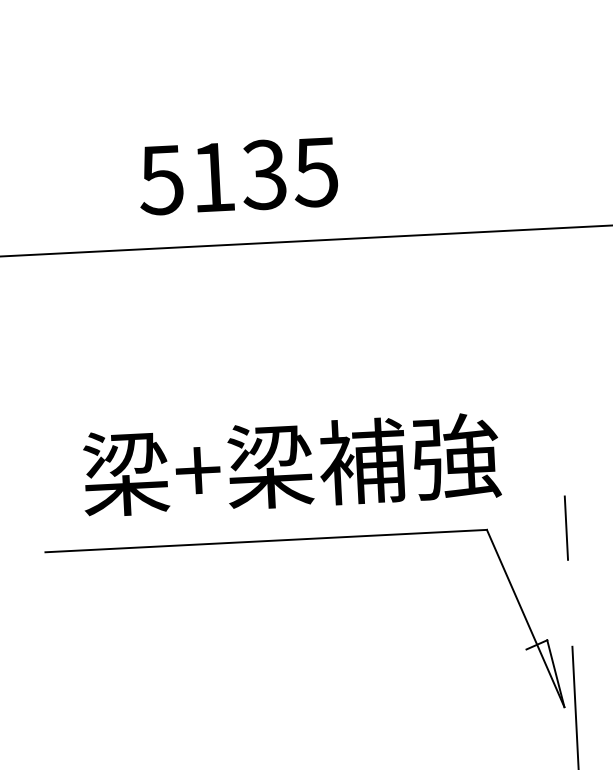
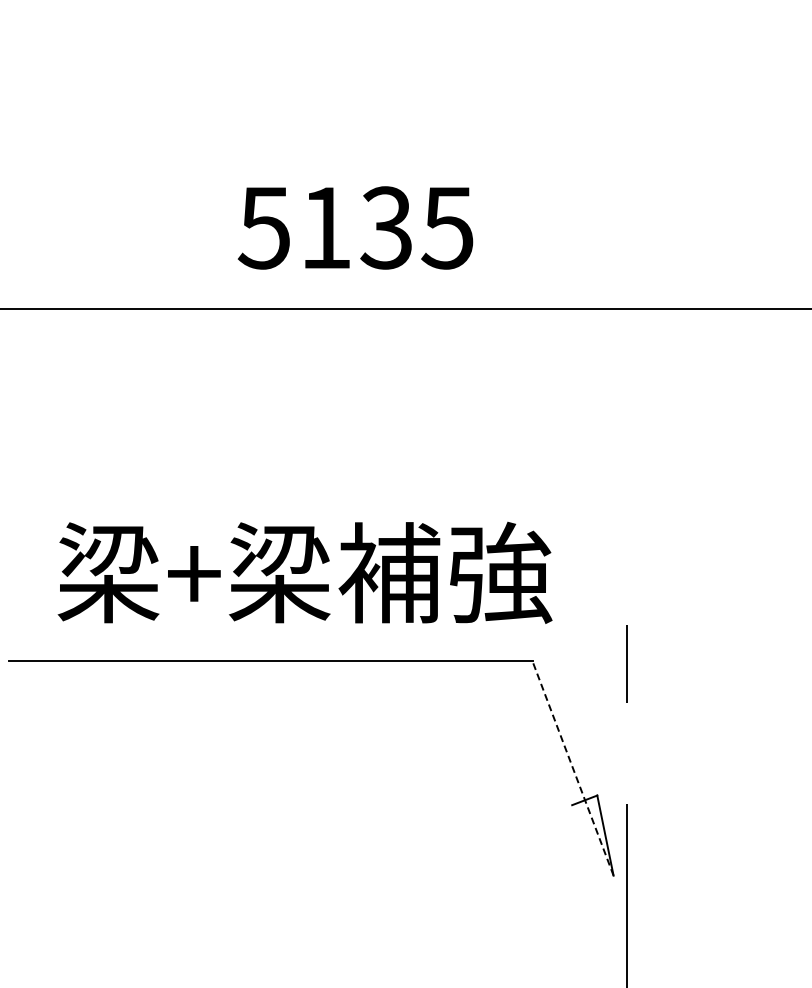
text: (238, 175) -> (355, 227), moved
line: (526, 618) -> (573, 768), solid -> dashed

